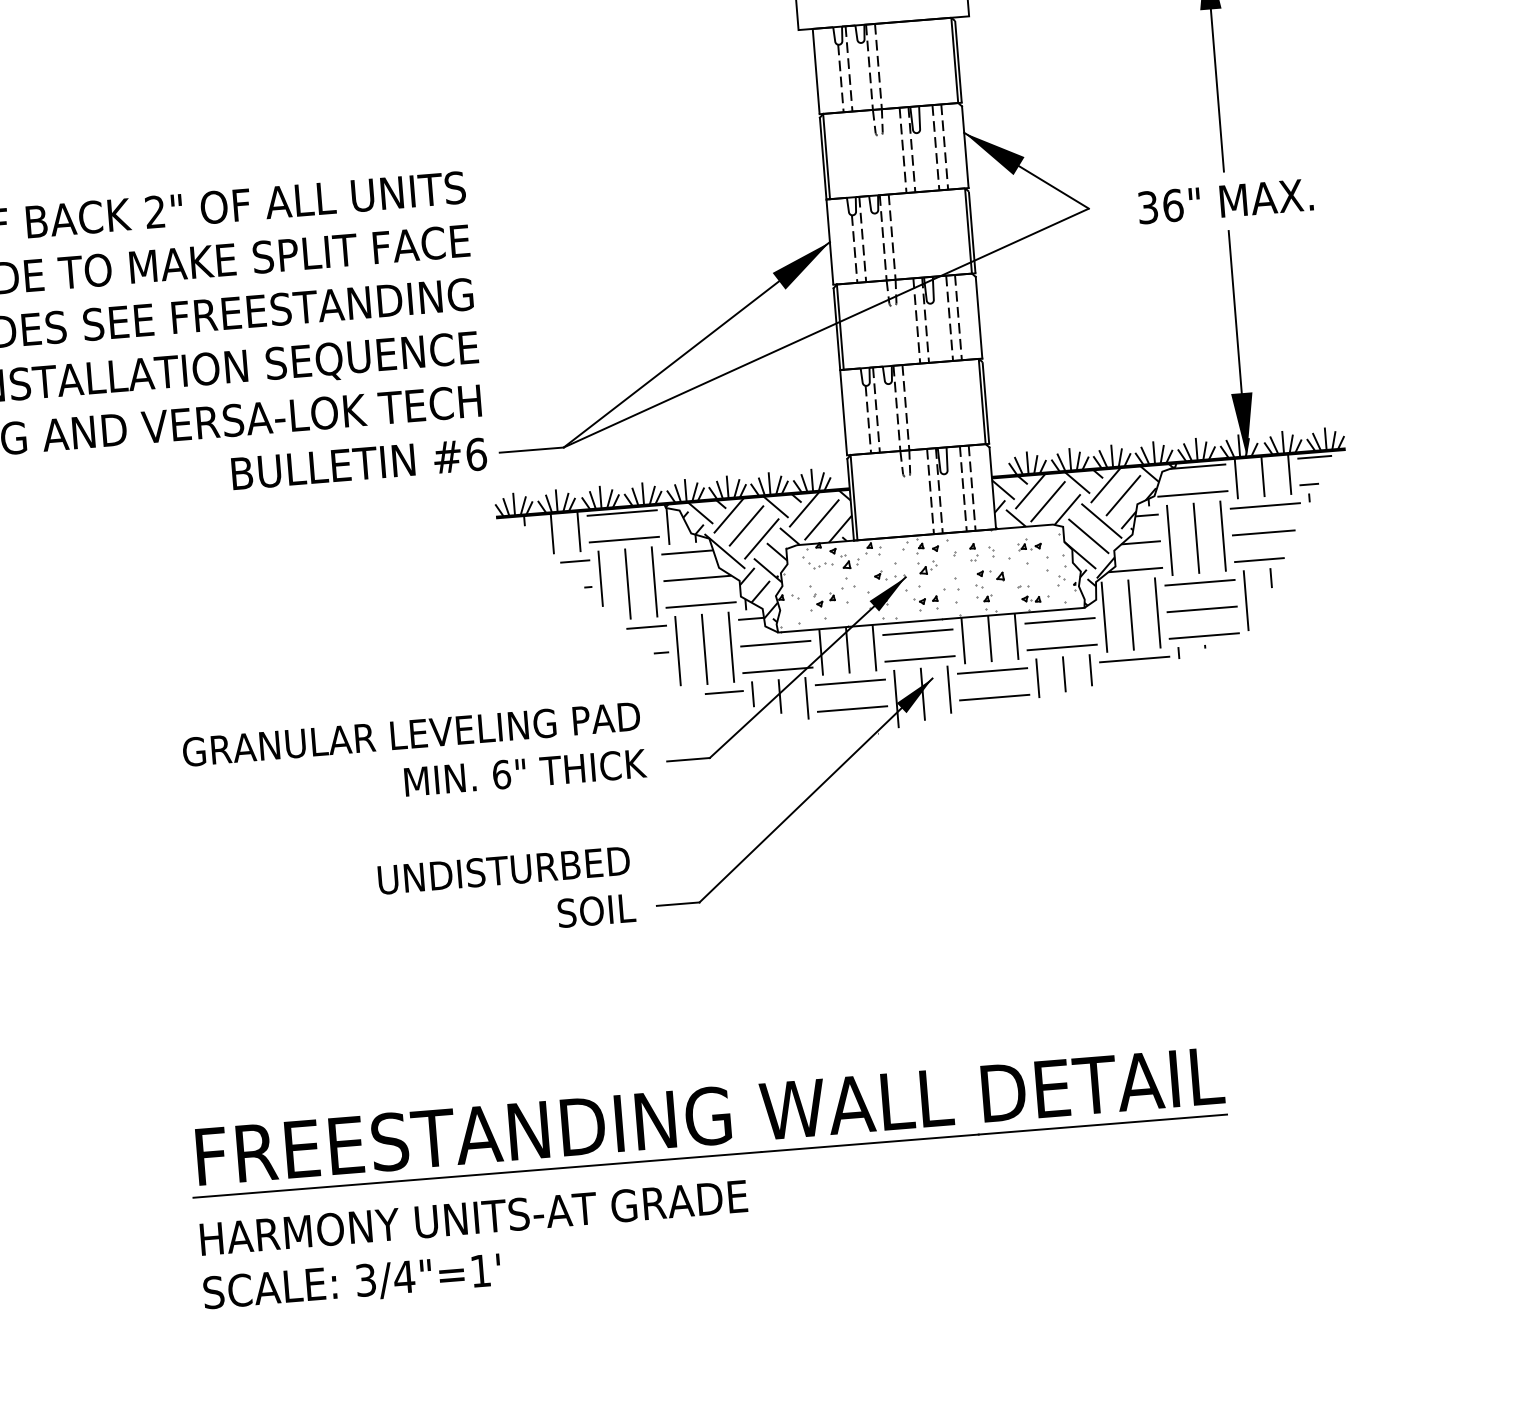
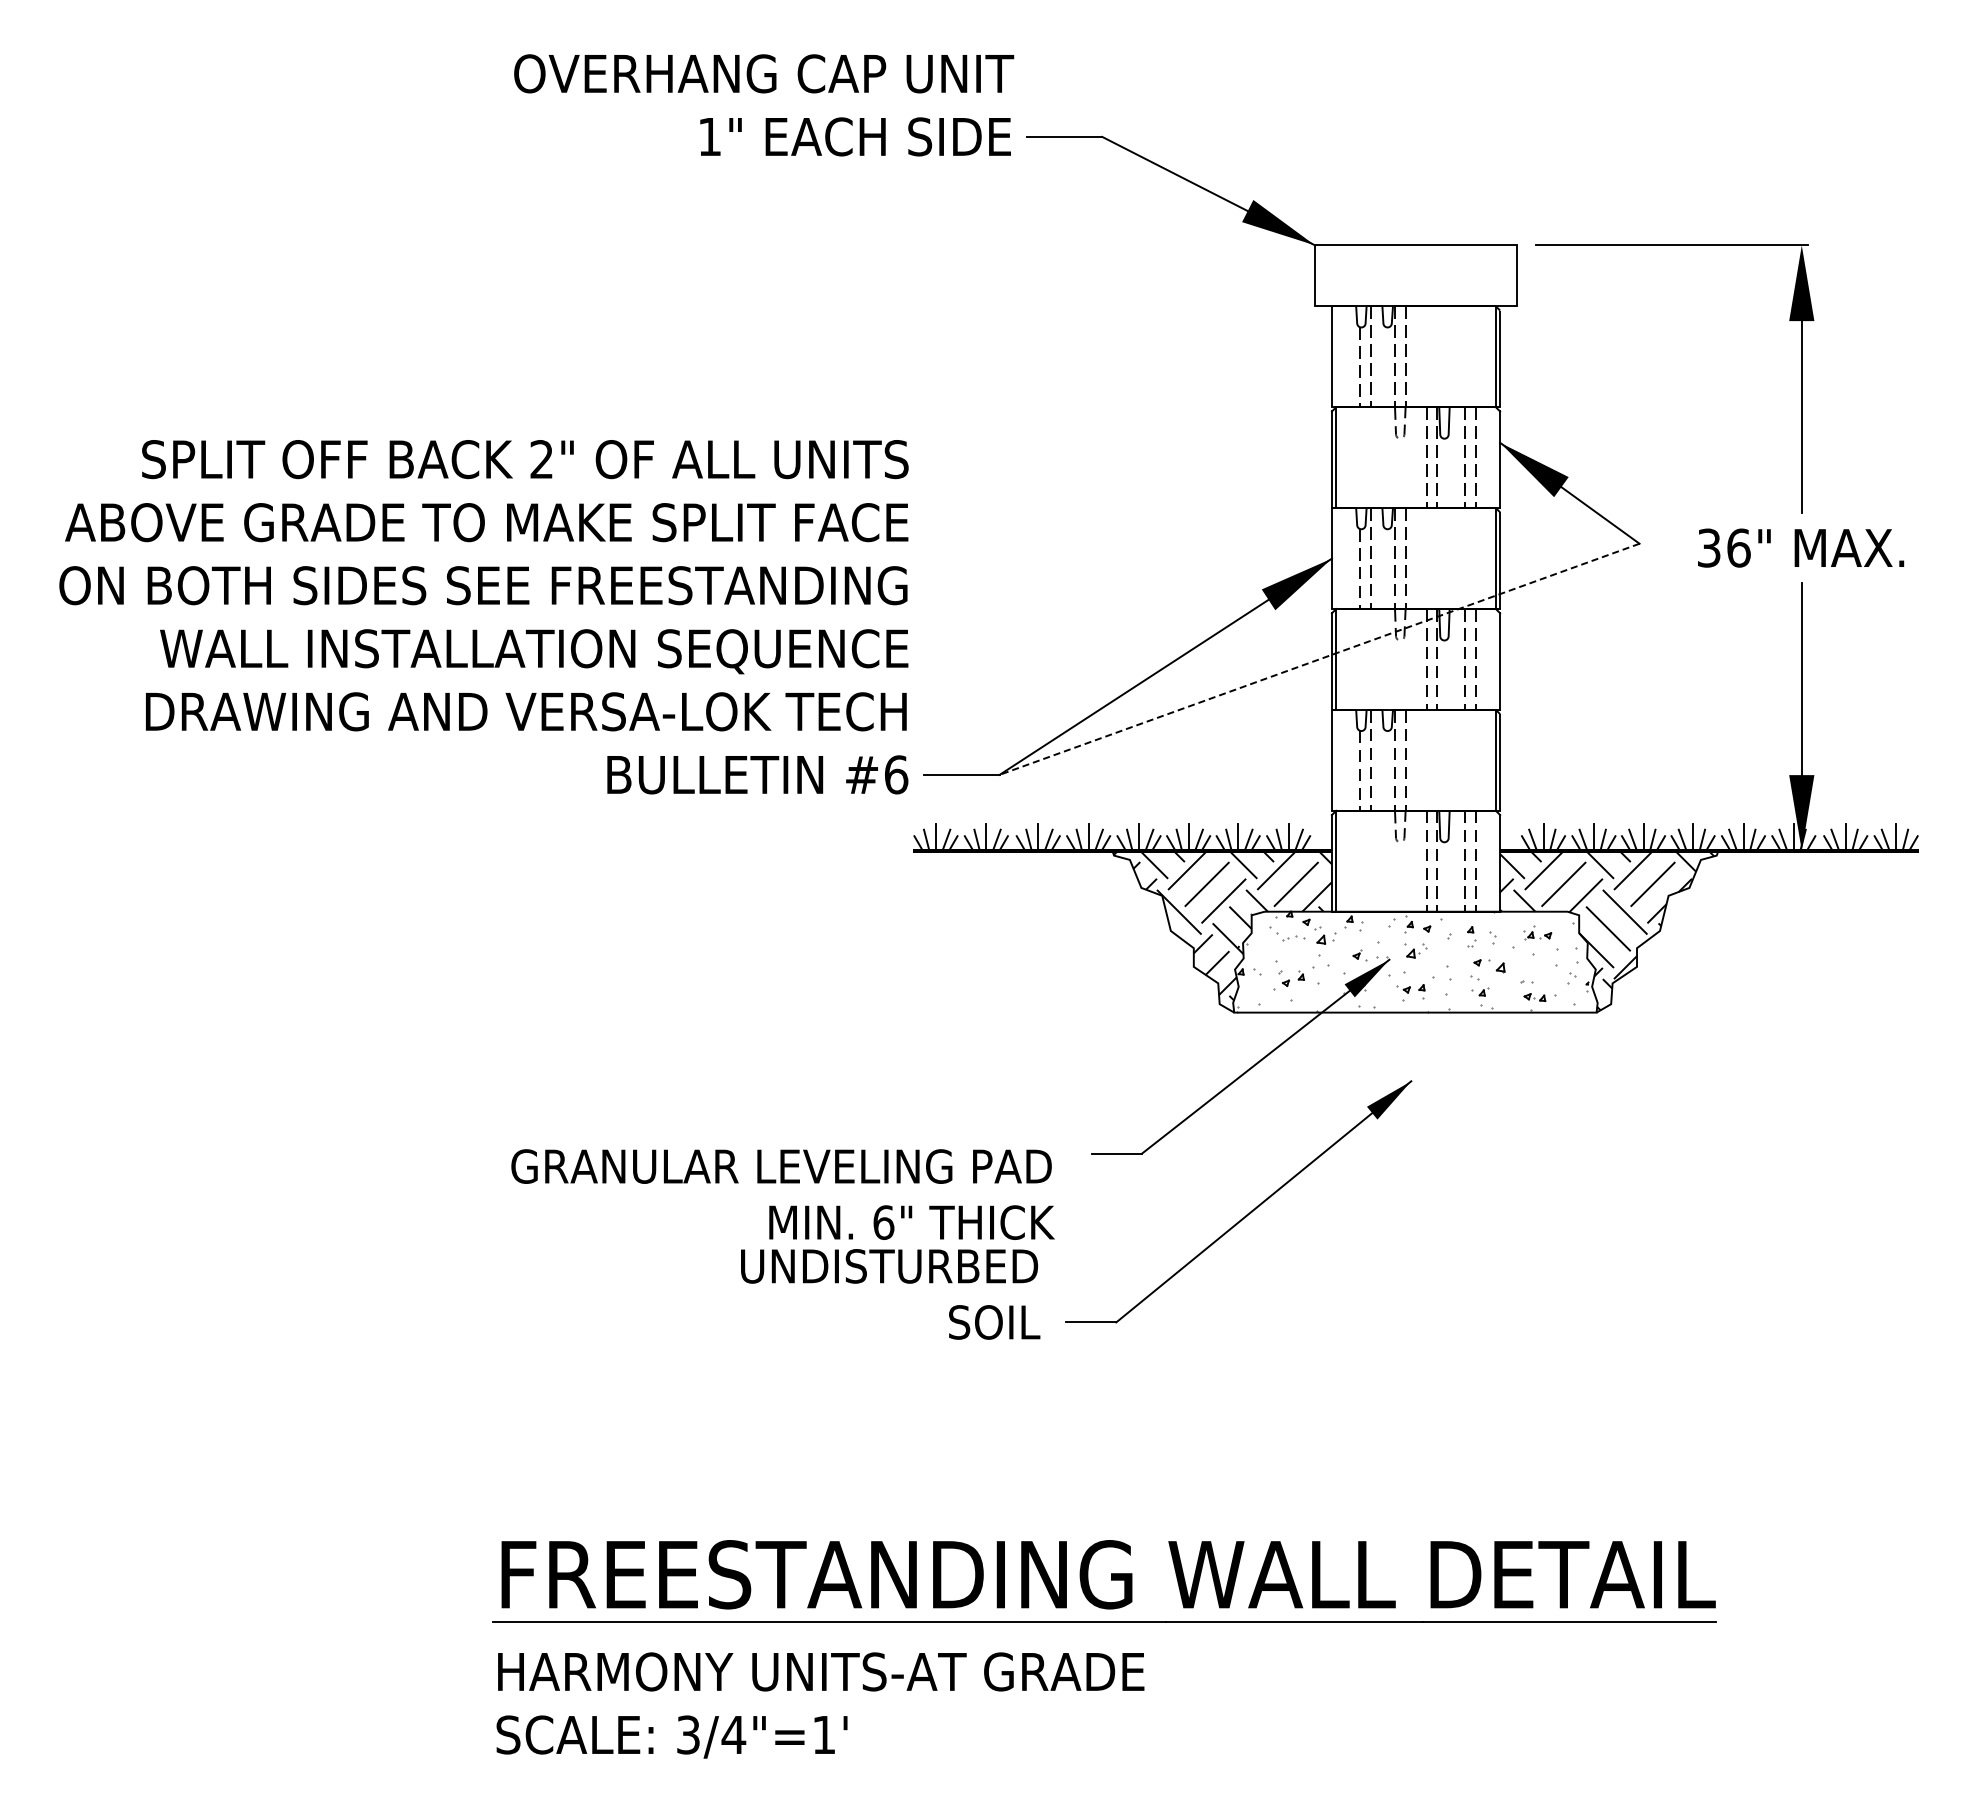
line: (826, 328) -> (1319, 659), solid -> dashed
hatch: (937, 605) -> (1424, 995), removed
text: (414, 757) -> (782, 1194), moved

